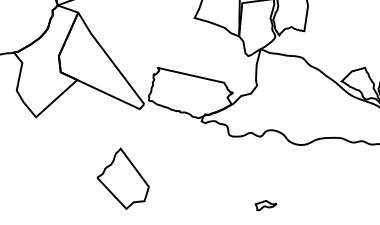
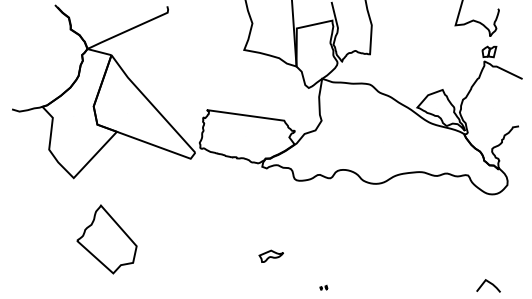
part: (123, 178) -> (106, 239), moved
part: (265, 205) -> (270, 255), moved

